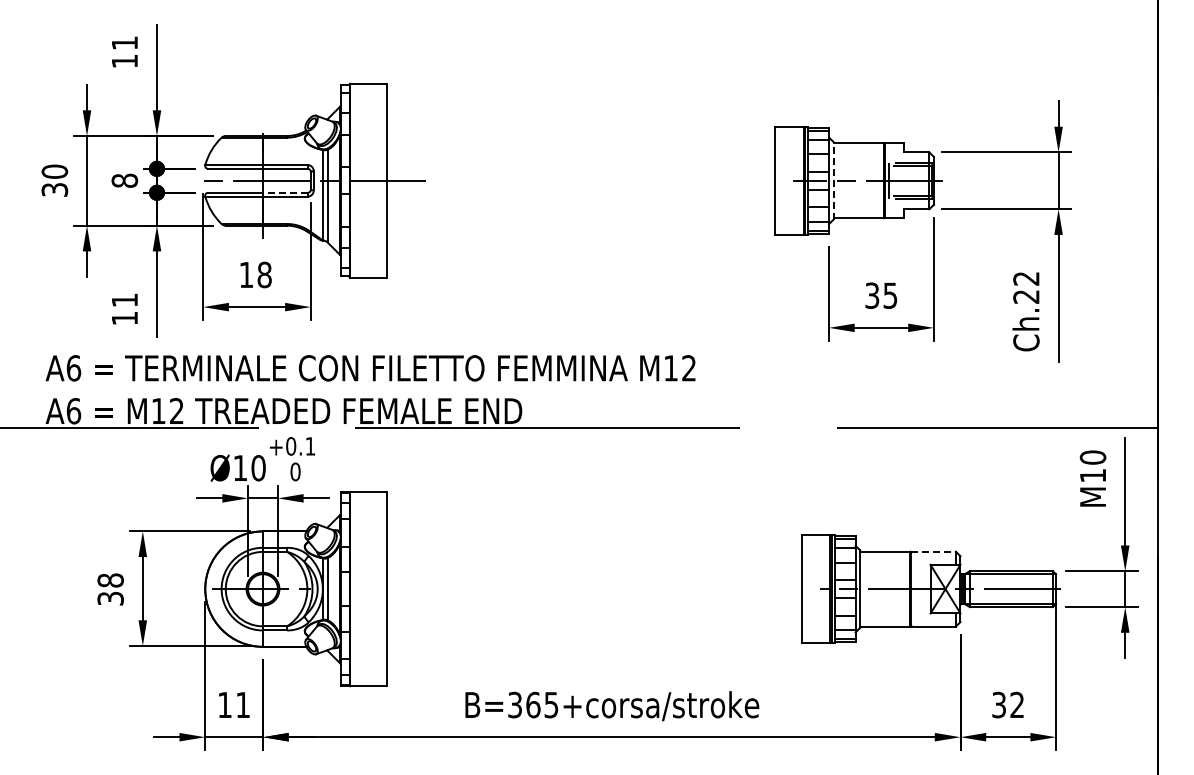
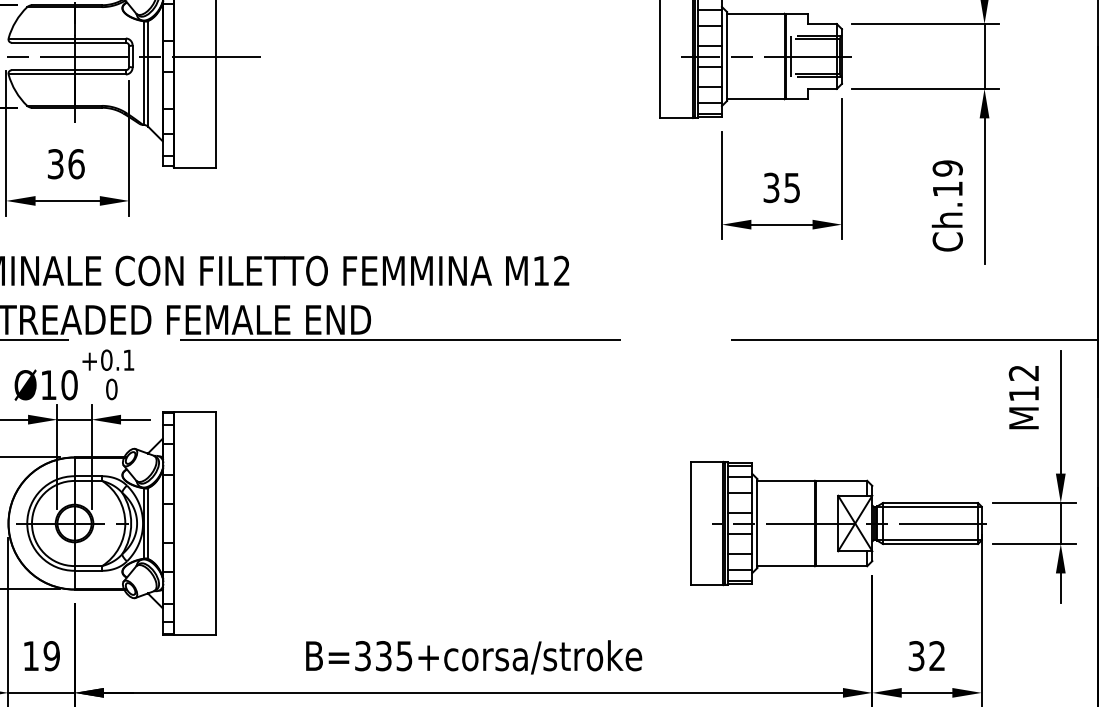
line: (833, 180) -> (727, 56), dashed -> solid
line: (284, 192) -> (99, 69), dashed -> solid
text: (255, 274) -> (65, 163), 18 -> 36
text: (1026, 287) -> (947, 178), Ch.22 -> Ch.19
text: (1092, 457) -> (1023, 372), M10 -> M12
line: (934, 551) -> (842, 480), dashed -> solid
text: (243, 704) -> (52, 655), 11 -> 19
text: (533, 704) -> (383, 655), B=365+corsa/stroke -> B=335+corsa/stroke

